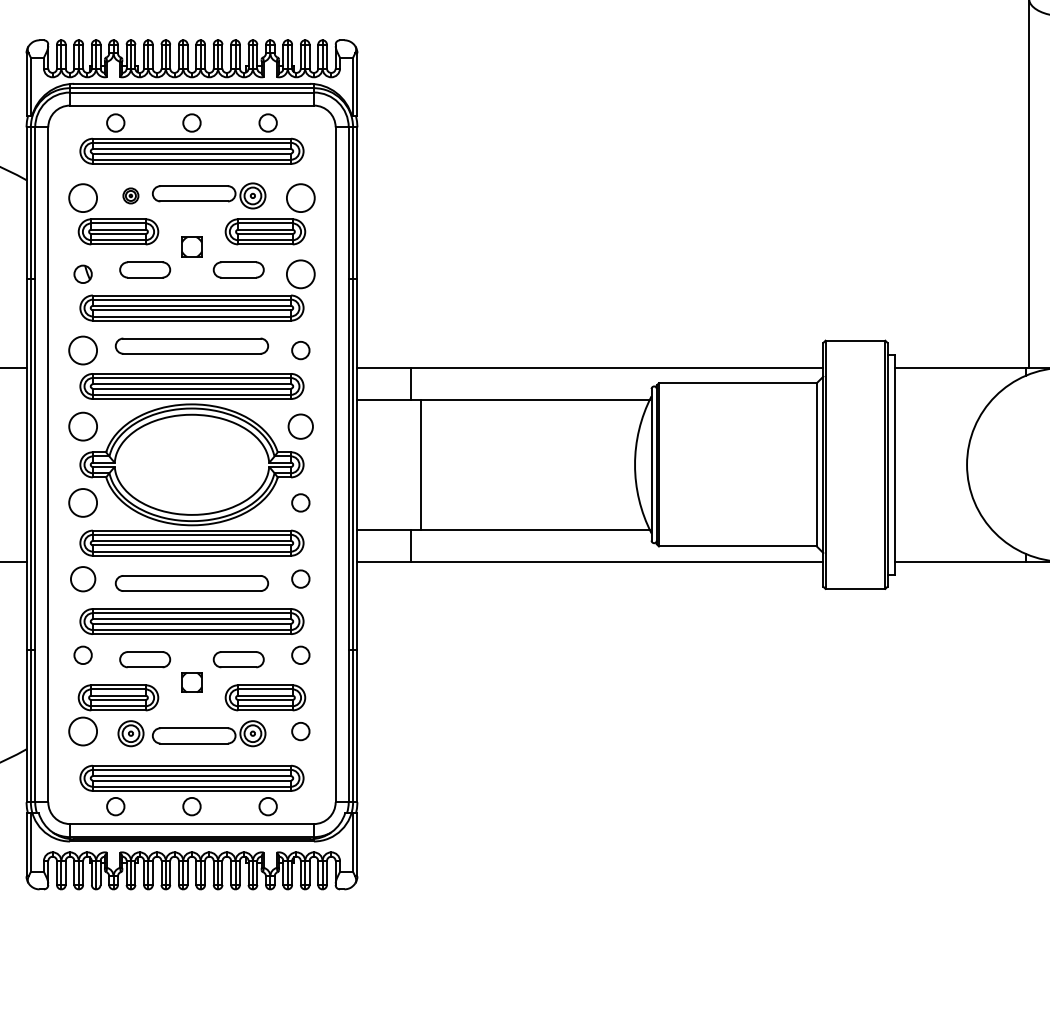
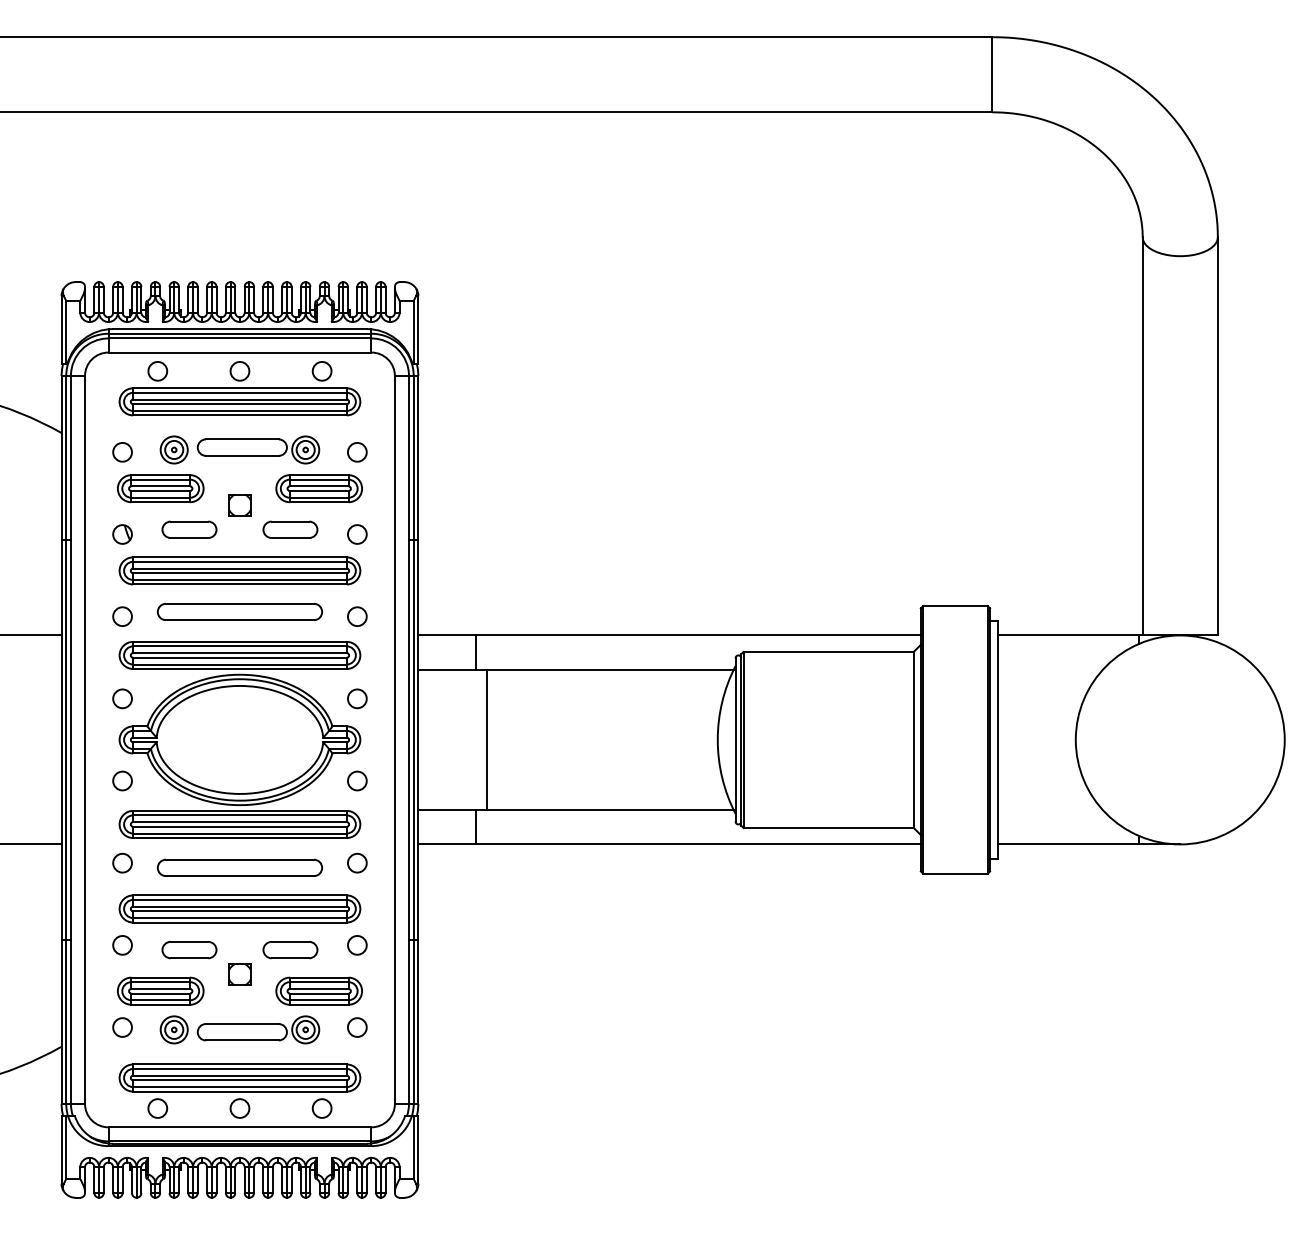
part: (130, 195) -> (173, 449), size x1.67
circle: (83, 197) -> (122, 451), size x0.62
circle: (300, 197) -> (356, 451), size x0.62
circle: (300, 274) -> (356, 534), size x0.62
circle: (83, 350) -> (122, 616), size x0.62
circle: (83, 426) -> (122, 698), size x0.62
circle: (300, 426) -> (357, 698), size x0.71
circle: (83, 502) -> (122, 780), size x0.62
circle: (83, 578) -> (122, 862), size x0.71
circle: (83, 731) -> (122, 1027), size x0.62

